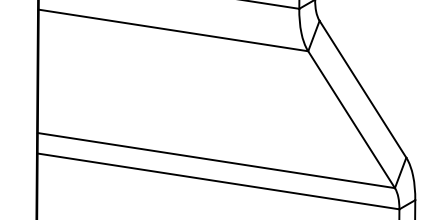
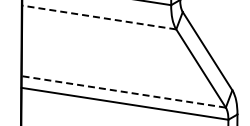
line: (173, 30) -> (99, 17), solid -> dashed
line: (215, 159) -> (123, 91), solid -> dashed

